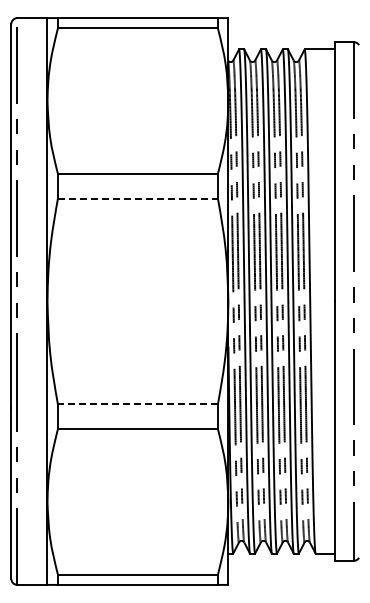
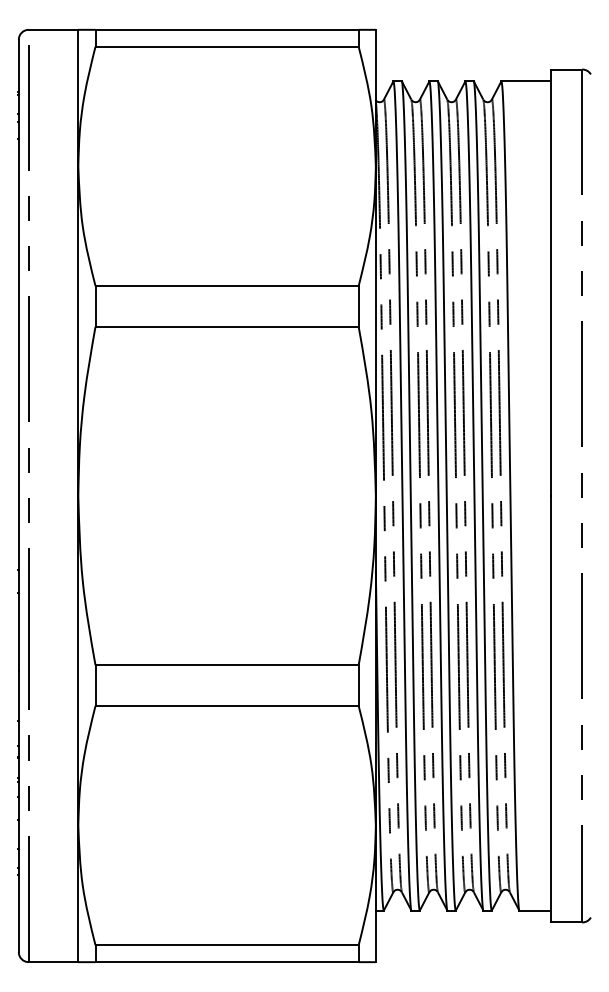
line: (138, 198) -> (228, 326), dashed -> solid
line: (137, 404) -> (226, 665), dashed -> solid

